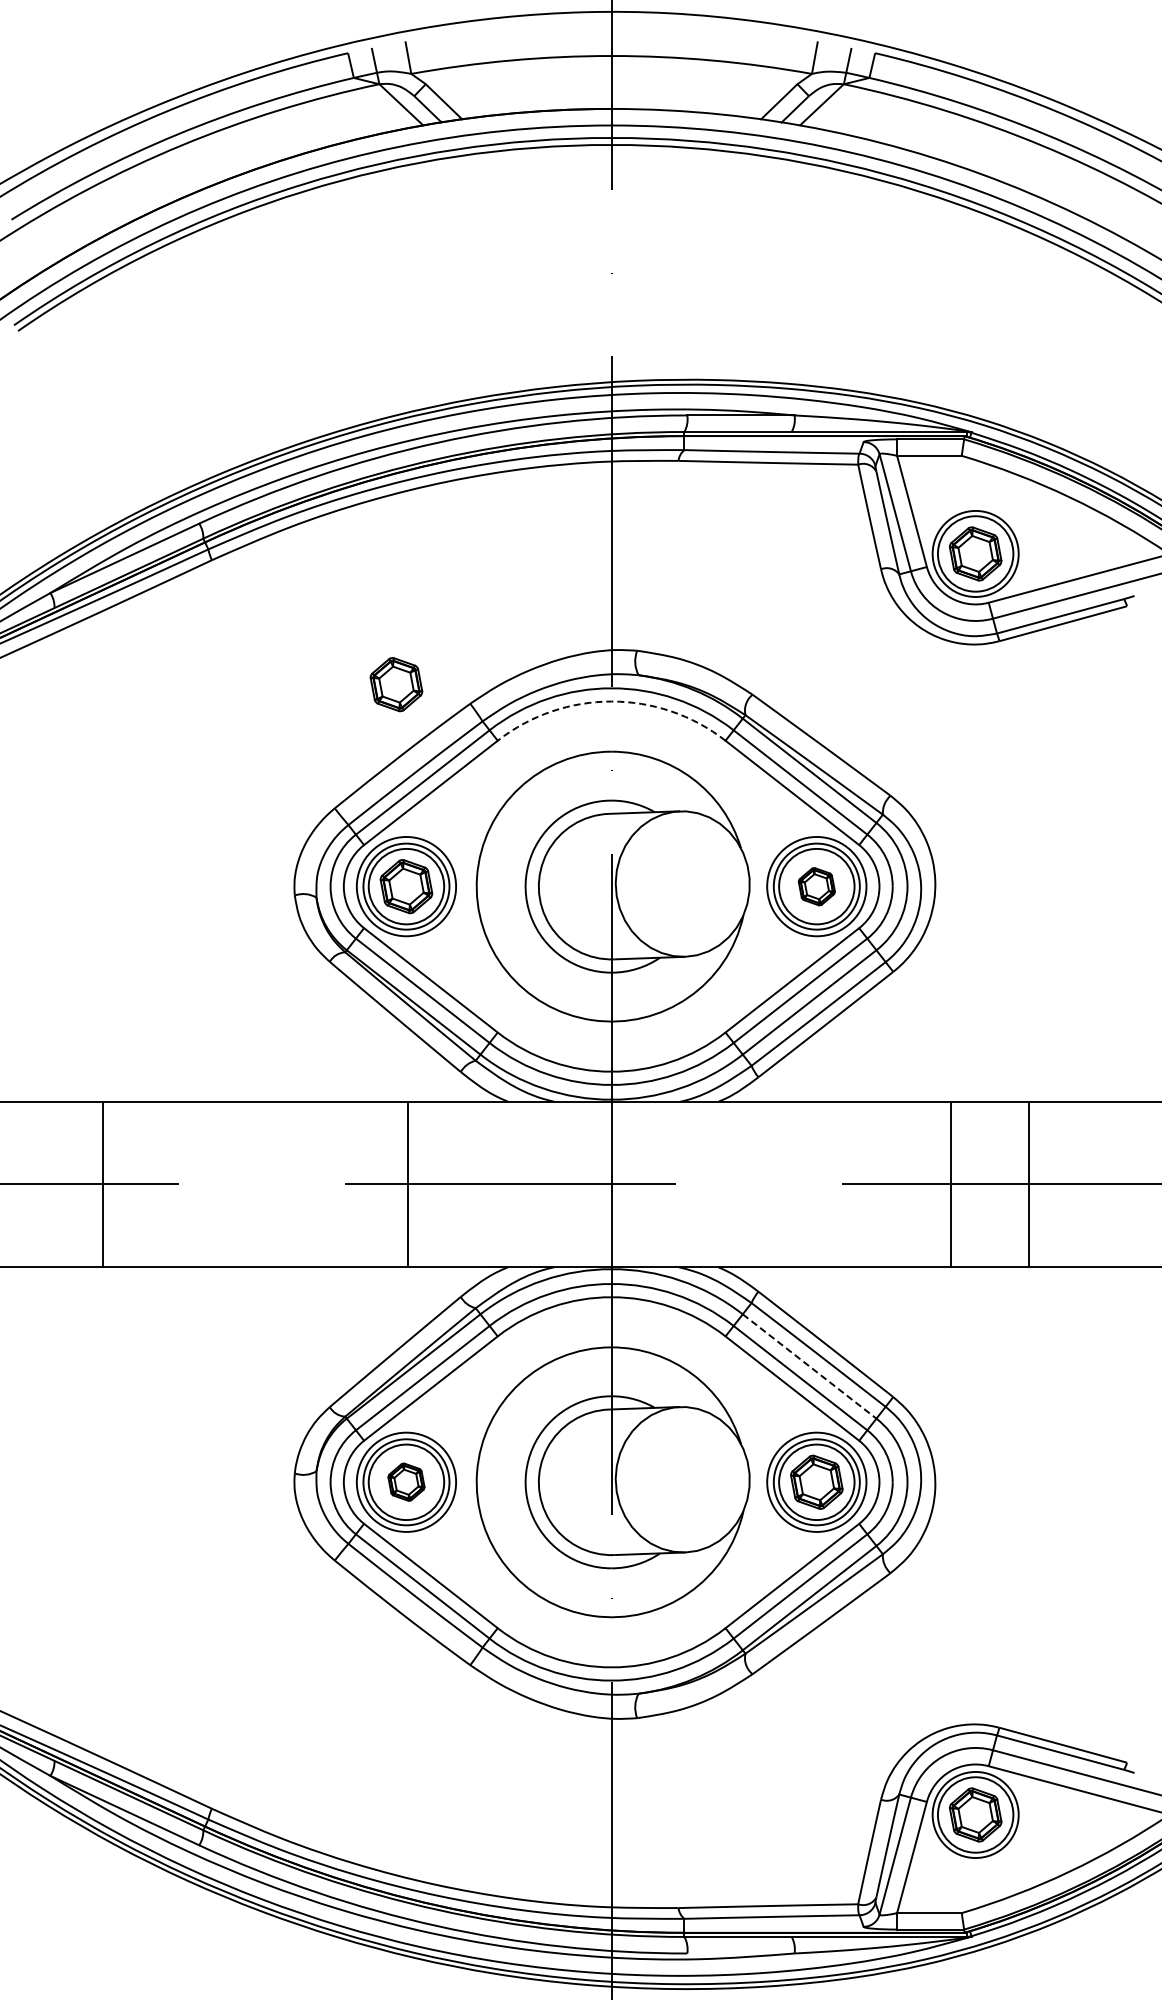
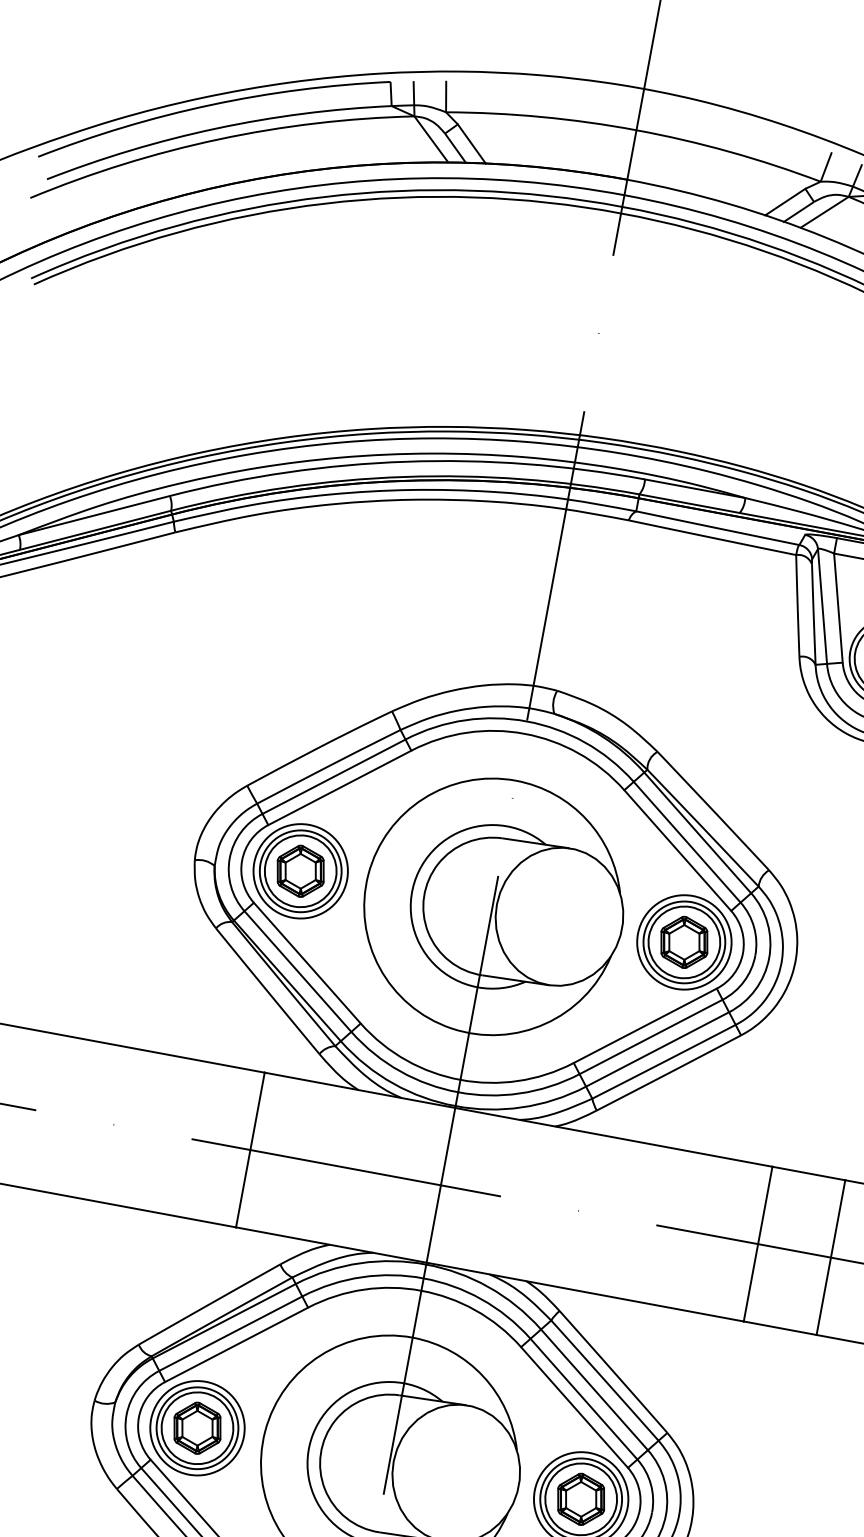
part: (396, 684) -> (326, 680), removed
arc: (611, 701) -> (524, 733), dashed -> solid
part: (816, 886) -> (684, 942), size x1.43
line: (809, 1366) -> (594, 1389), dashed -> solid
part: (406, 1481) -> (197, 1427), size x1.43

